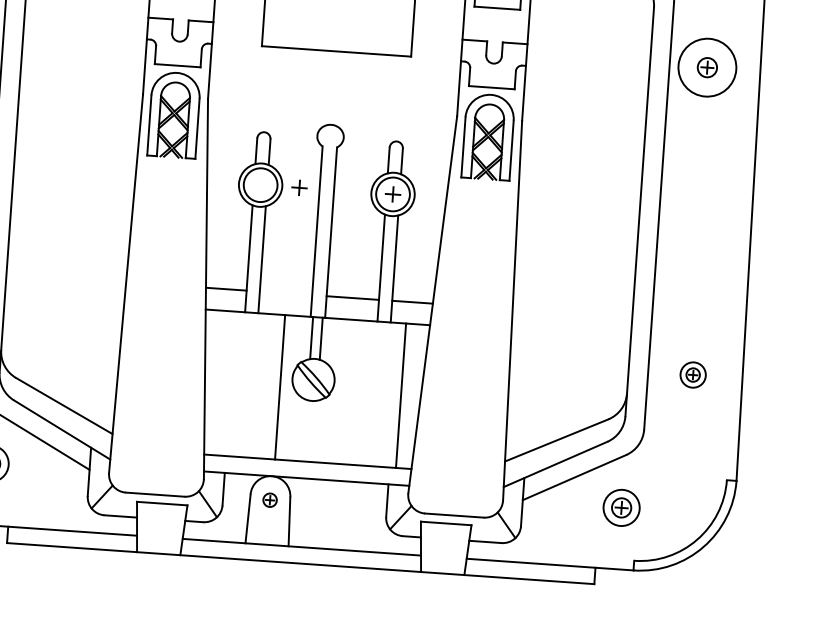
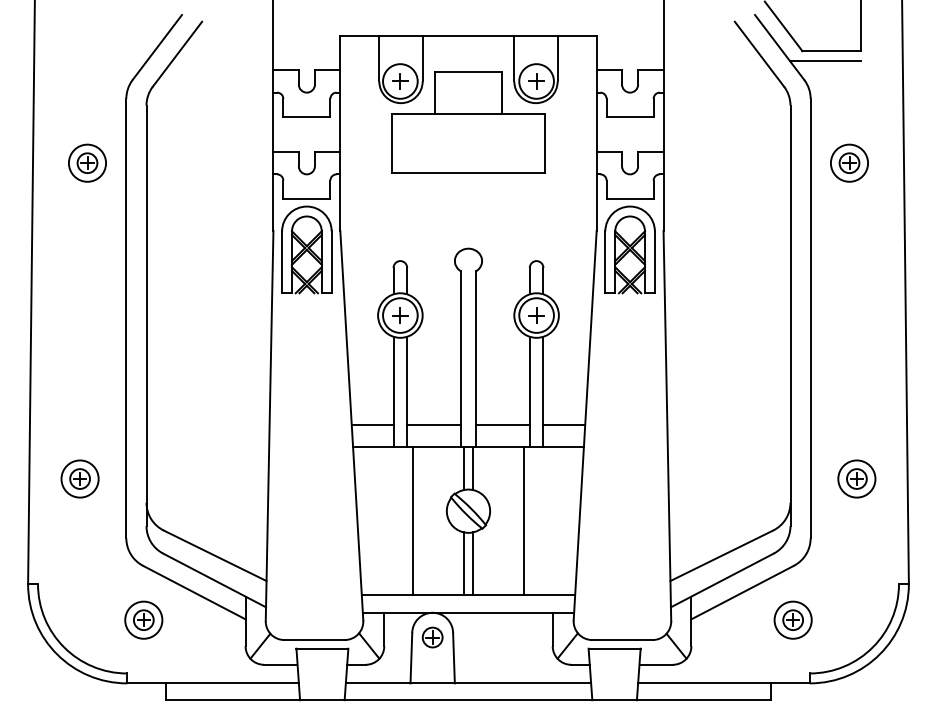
circle: (707, 66) -> (849, 162), size x0.62
part: (299, 187) -> (400, 315), moved
line: (286, 293) -> (434, 424), added
part: (692, 374) -> (856, 478), size x1.43
line: (279, 386) -> (412, 520), moved
line: (401, 395) -> (524, 520), moved
line: (305, 430) -> (463, 563), added
line: (314, 431) -> (473, 563), added
part: (269, 500) -> (432, 637), size x1.43

